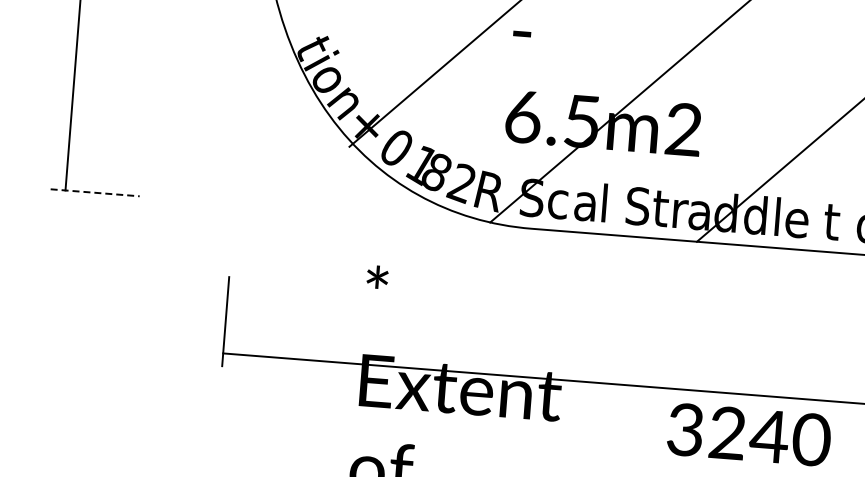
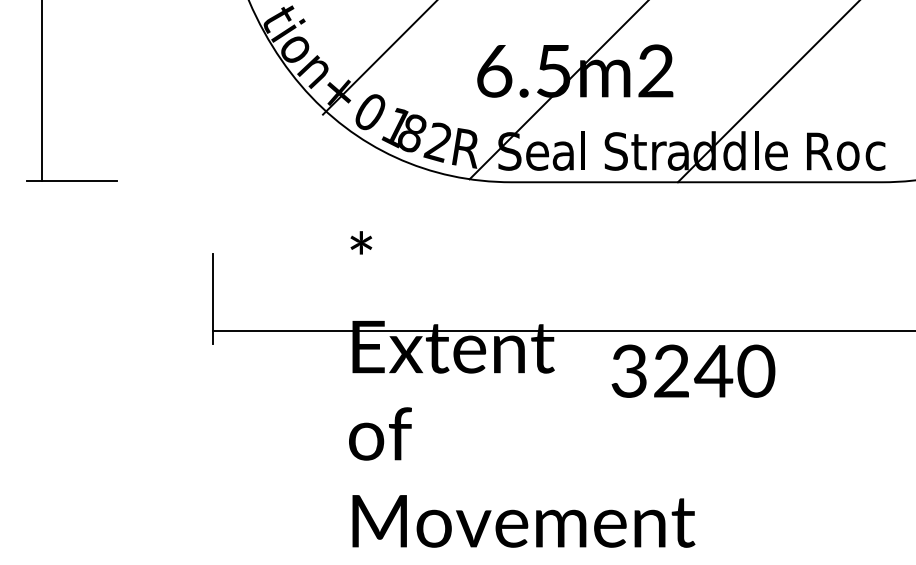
line: (95, 192) -> (72, 180), dashed -> solid
text: (561, 204) -> (539, 155), c -> e
text: (838, 222) -> (817, 151), t -> R
text: (749, 434) -> (693, 370), moved

